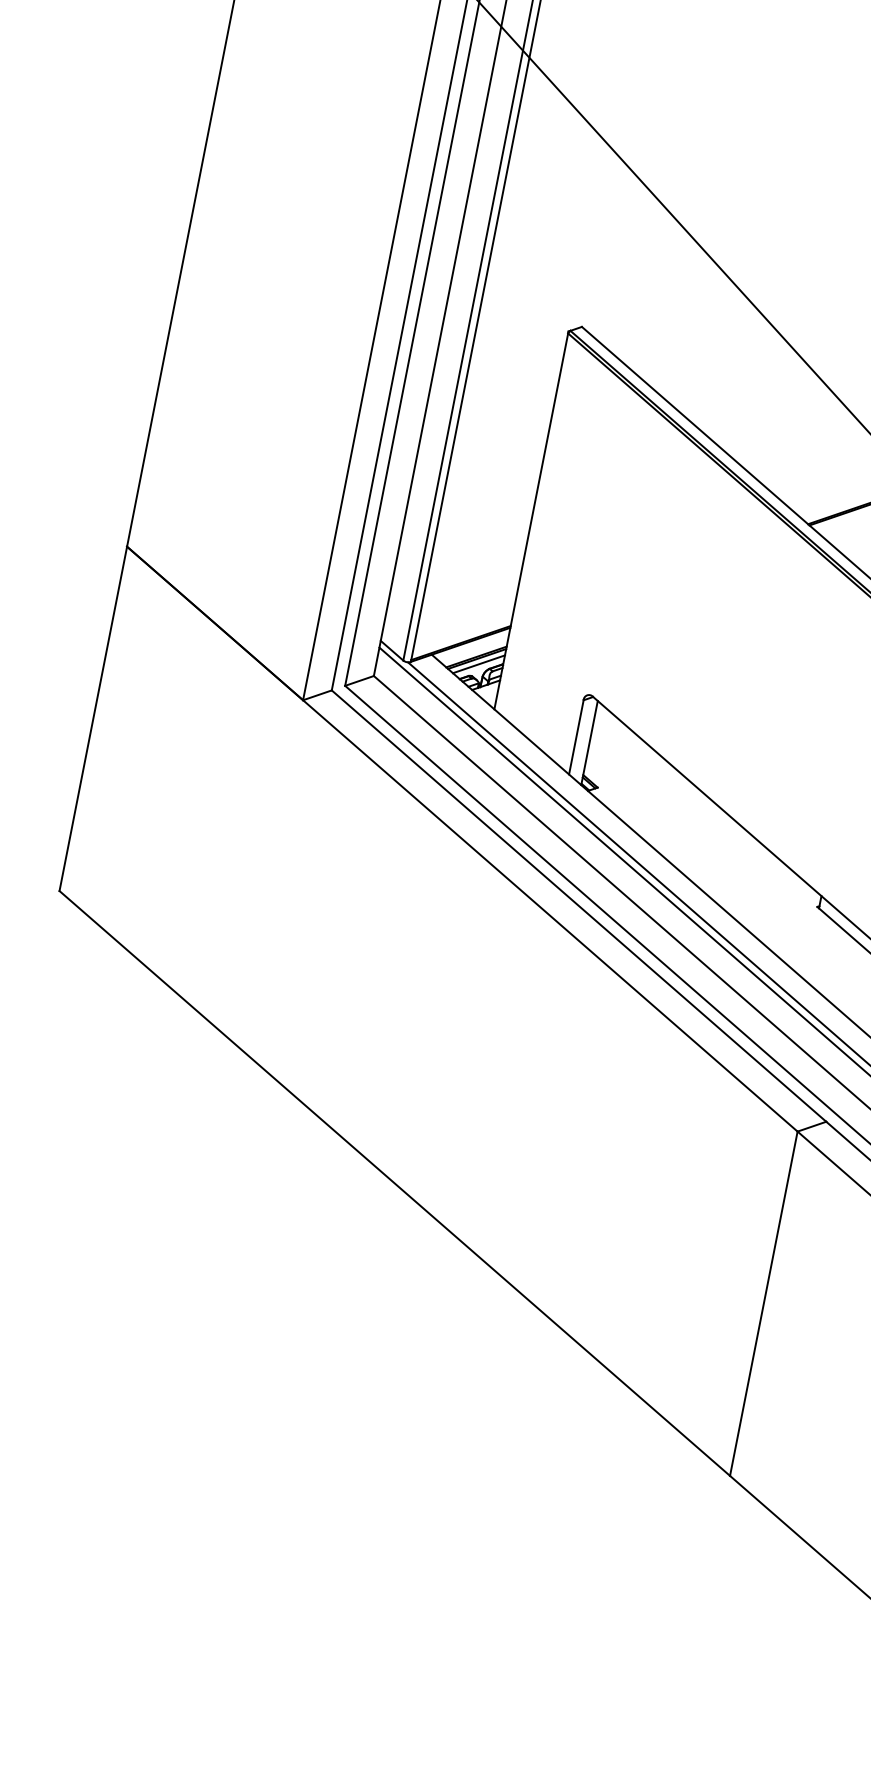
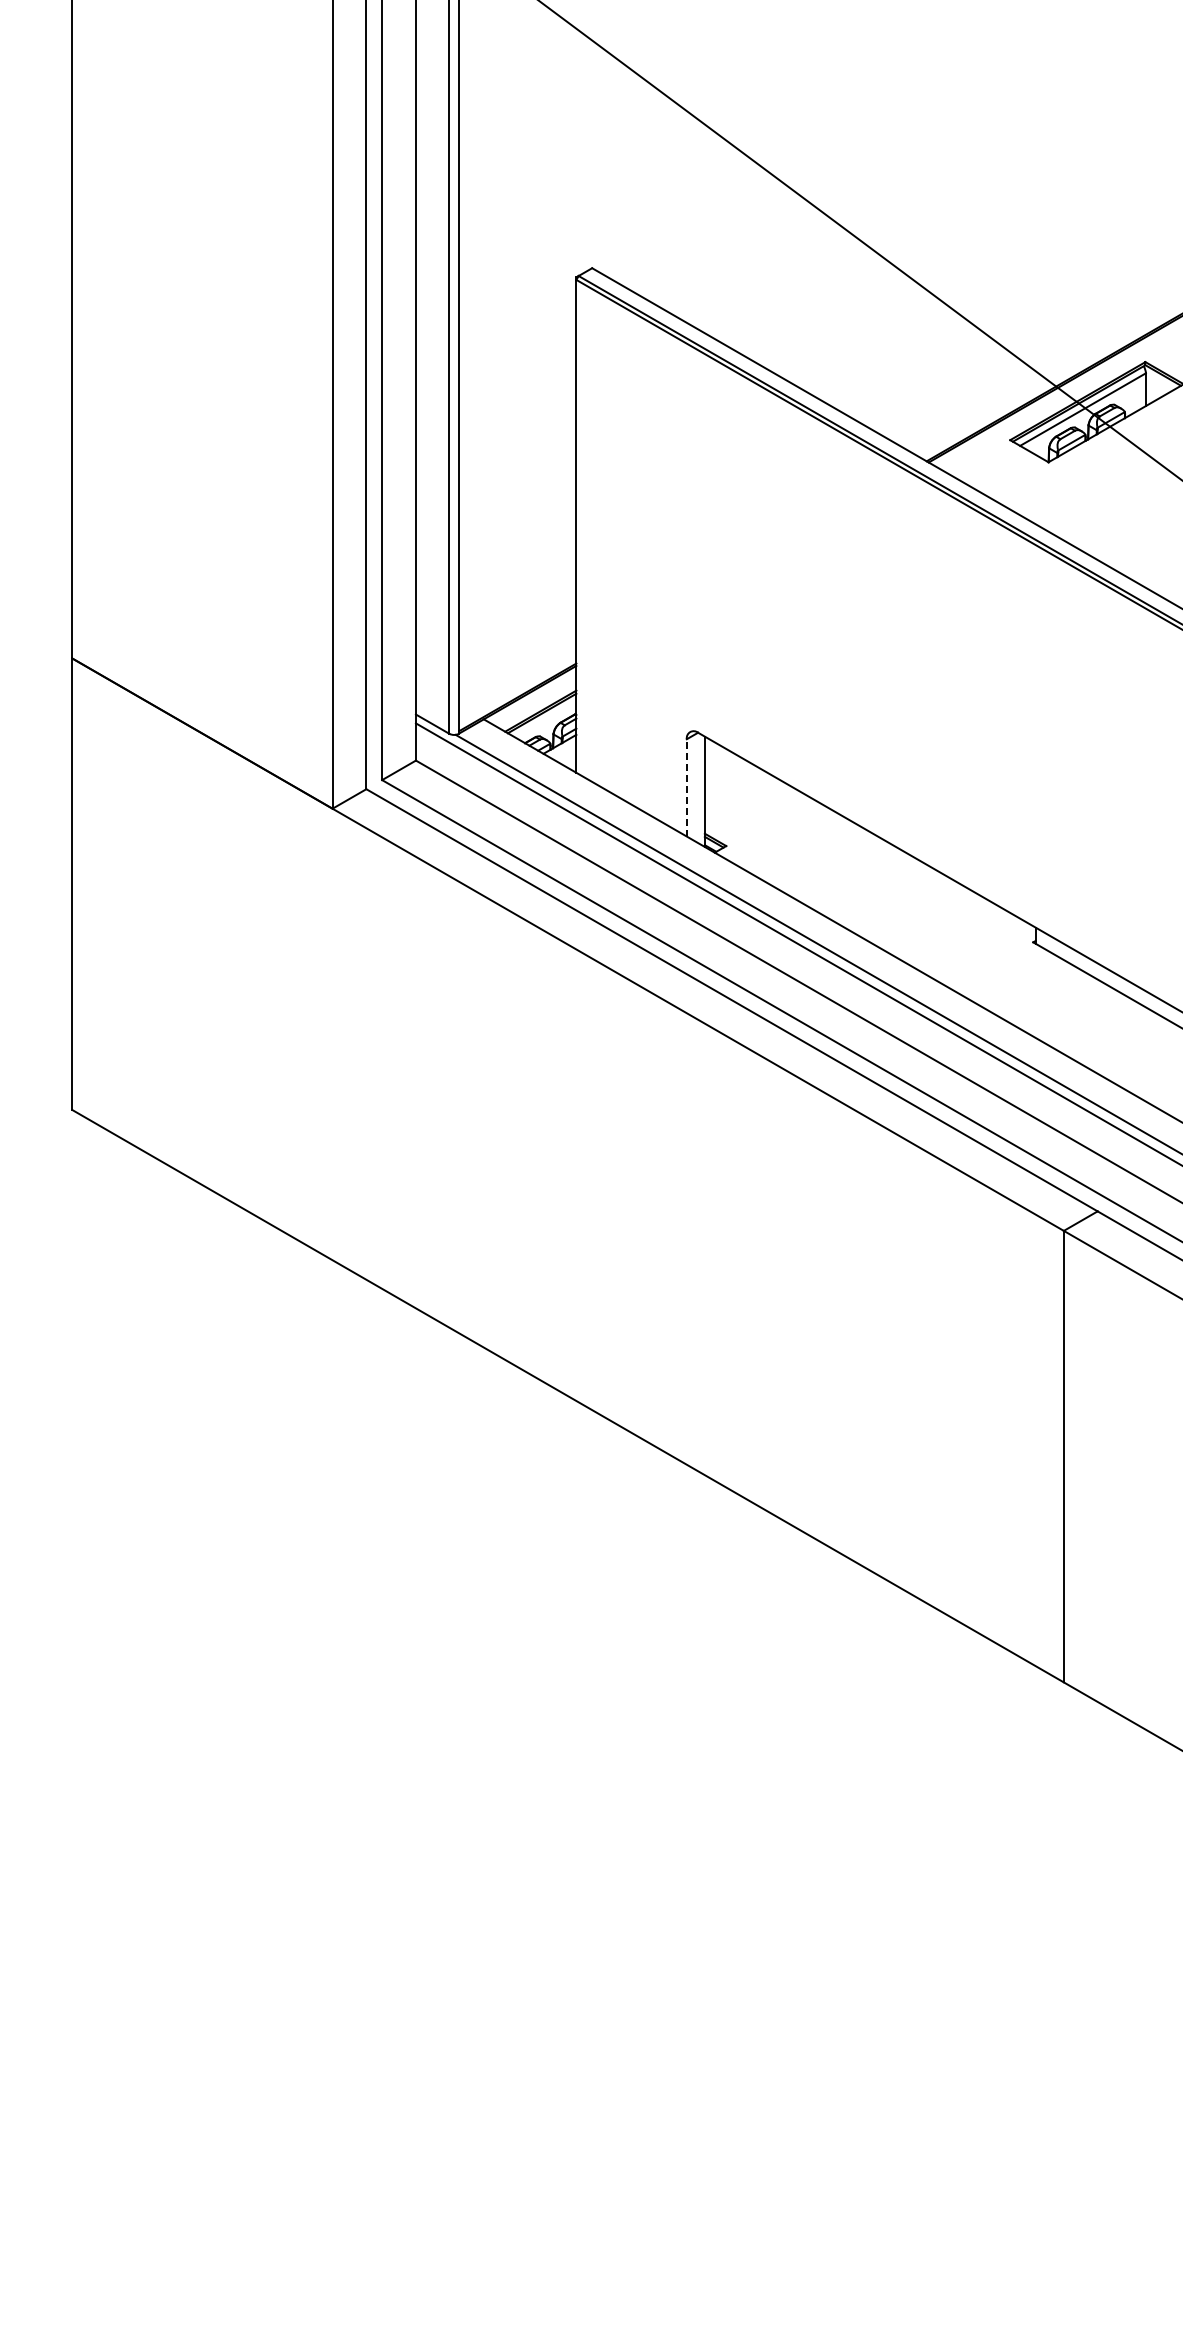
line: (478, 664) -> (545, 719), removed
line: (576, 737) -> (686, 787), solid -> dashed

